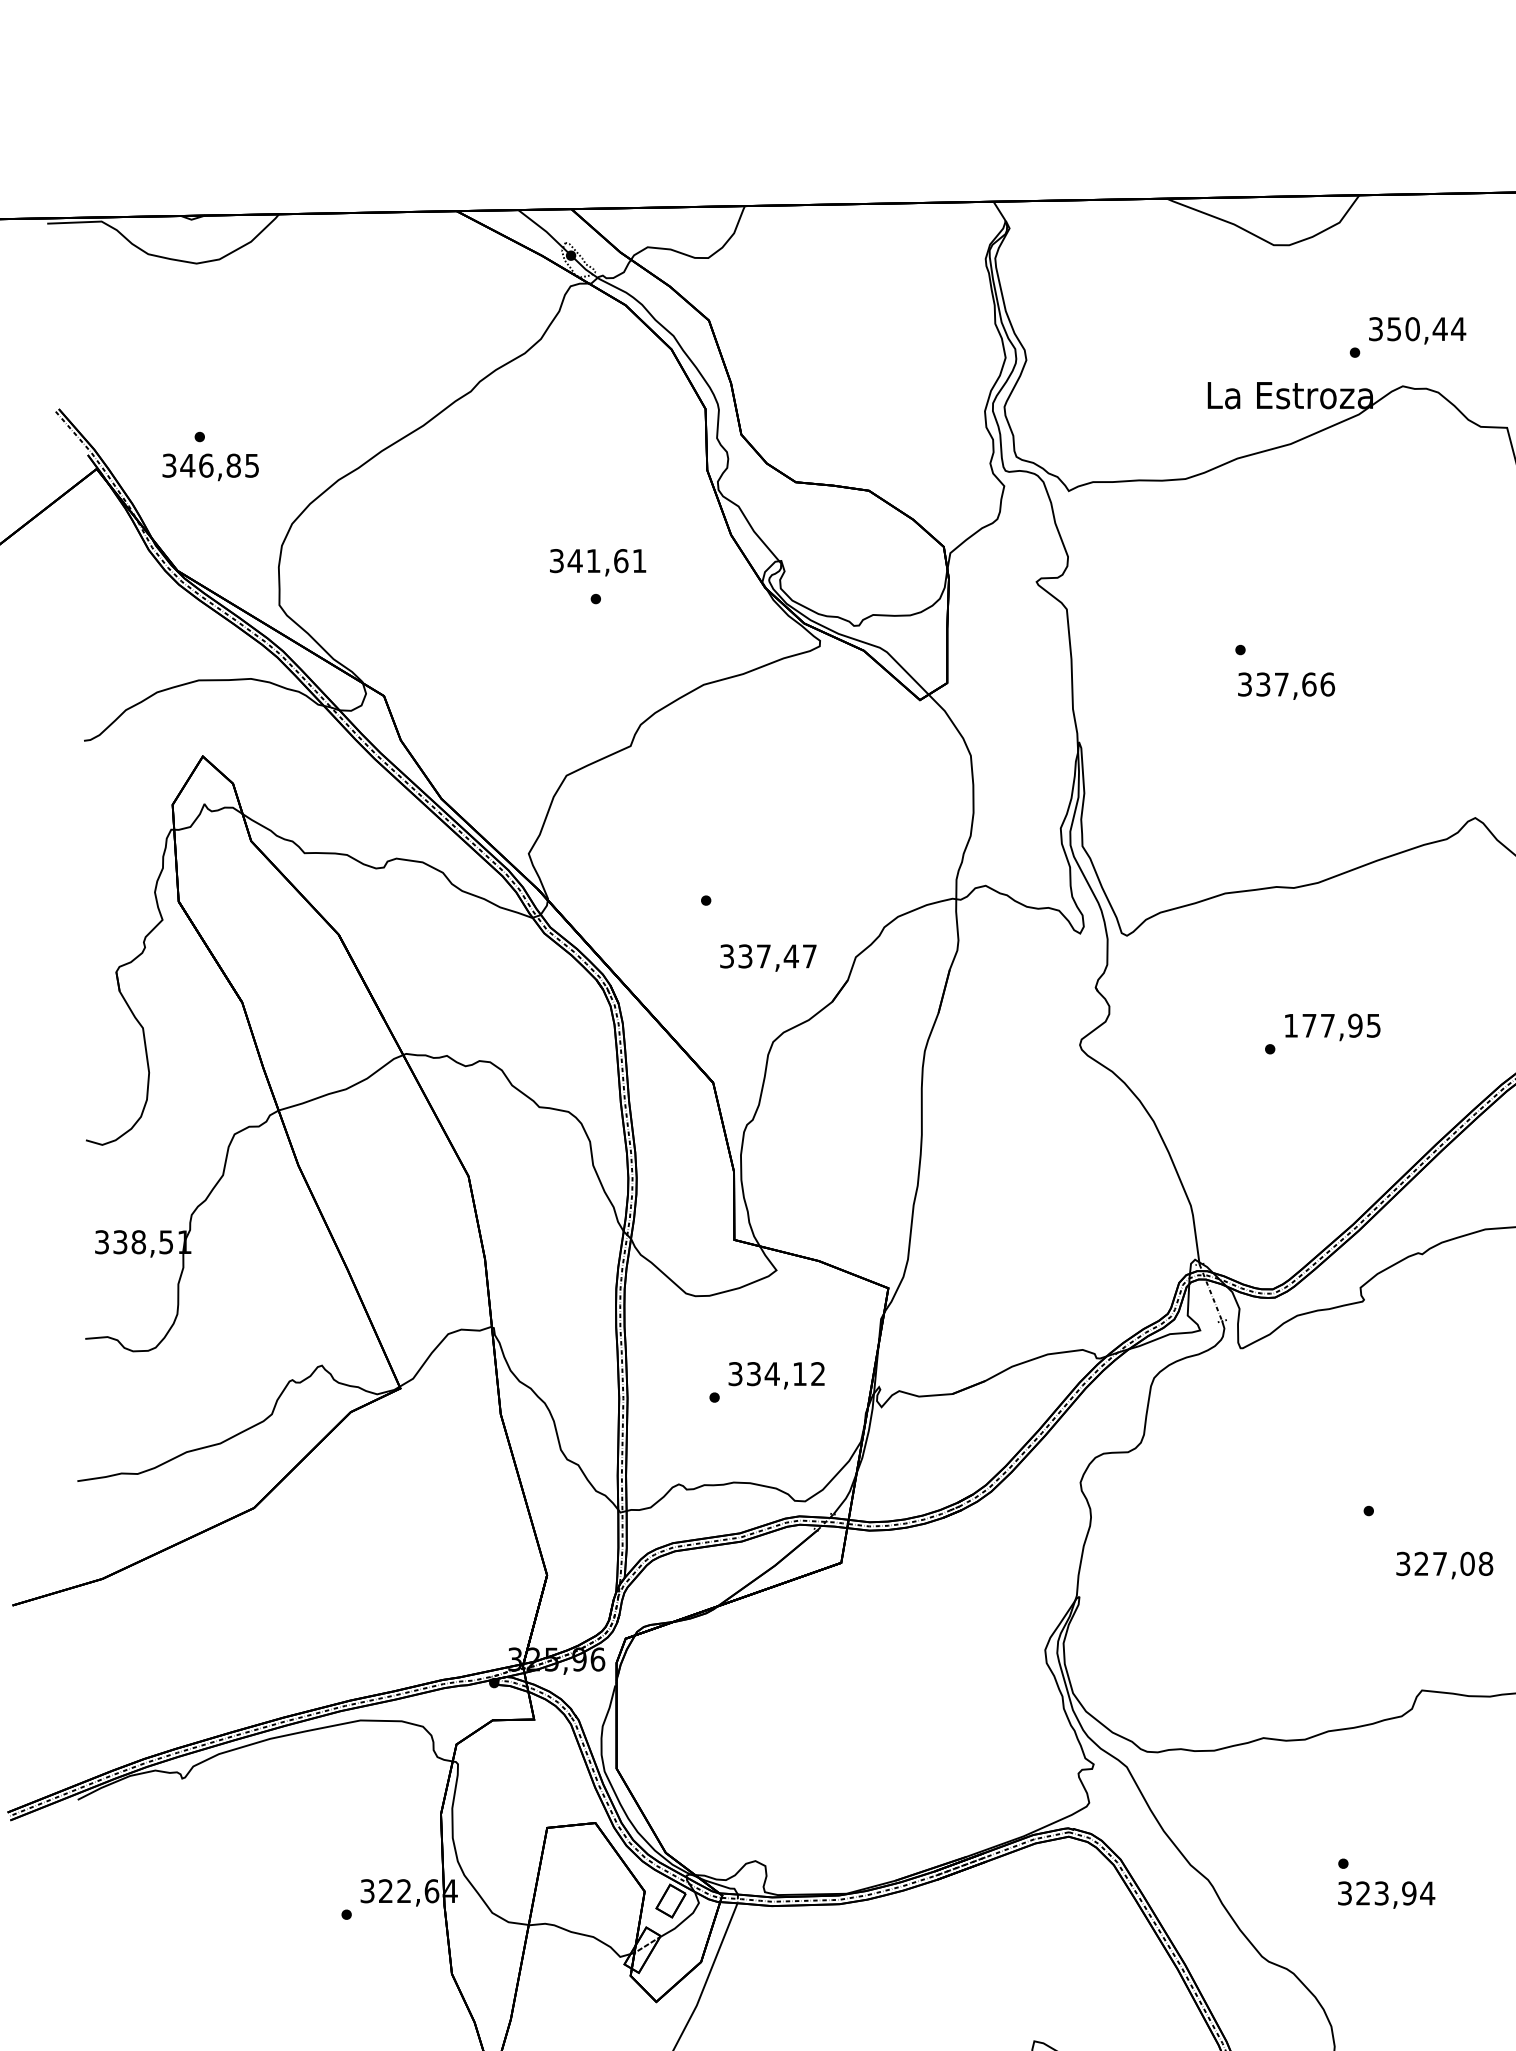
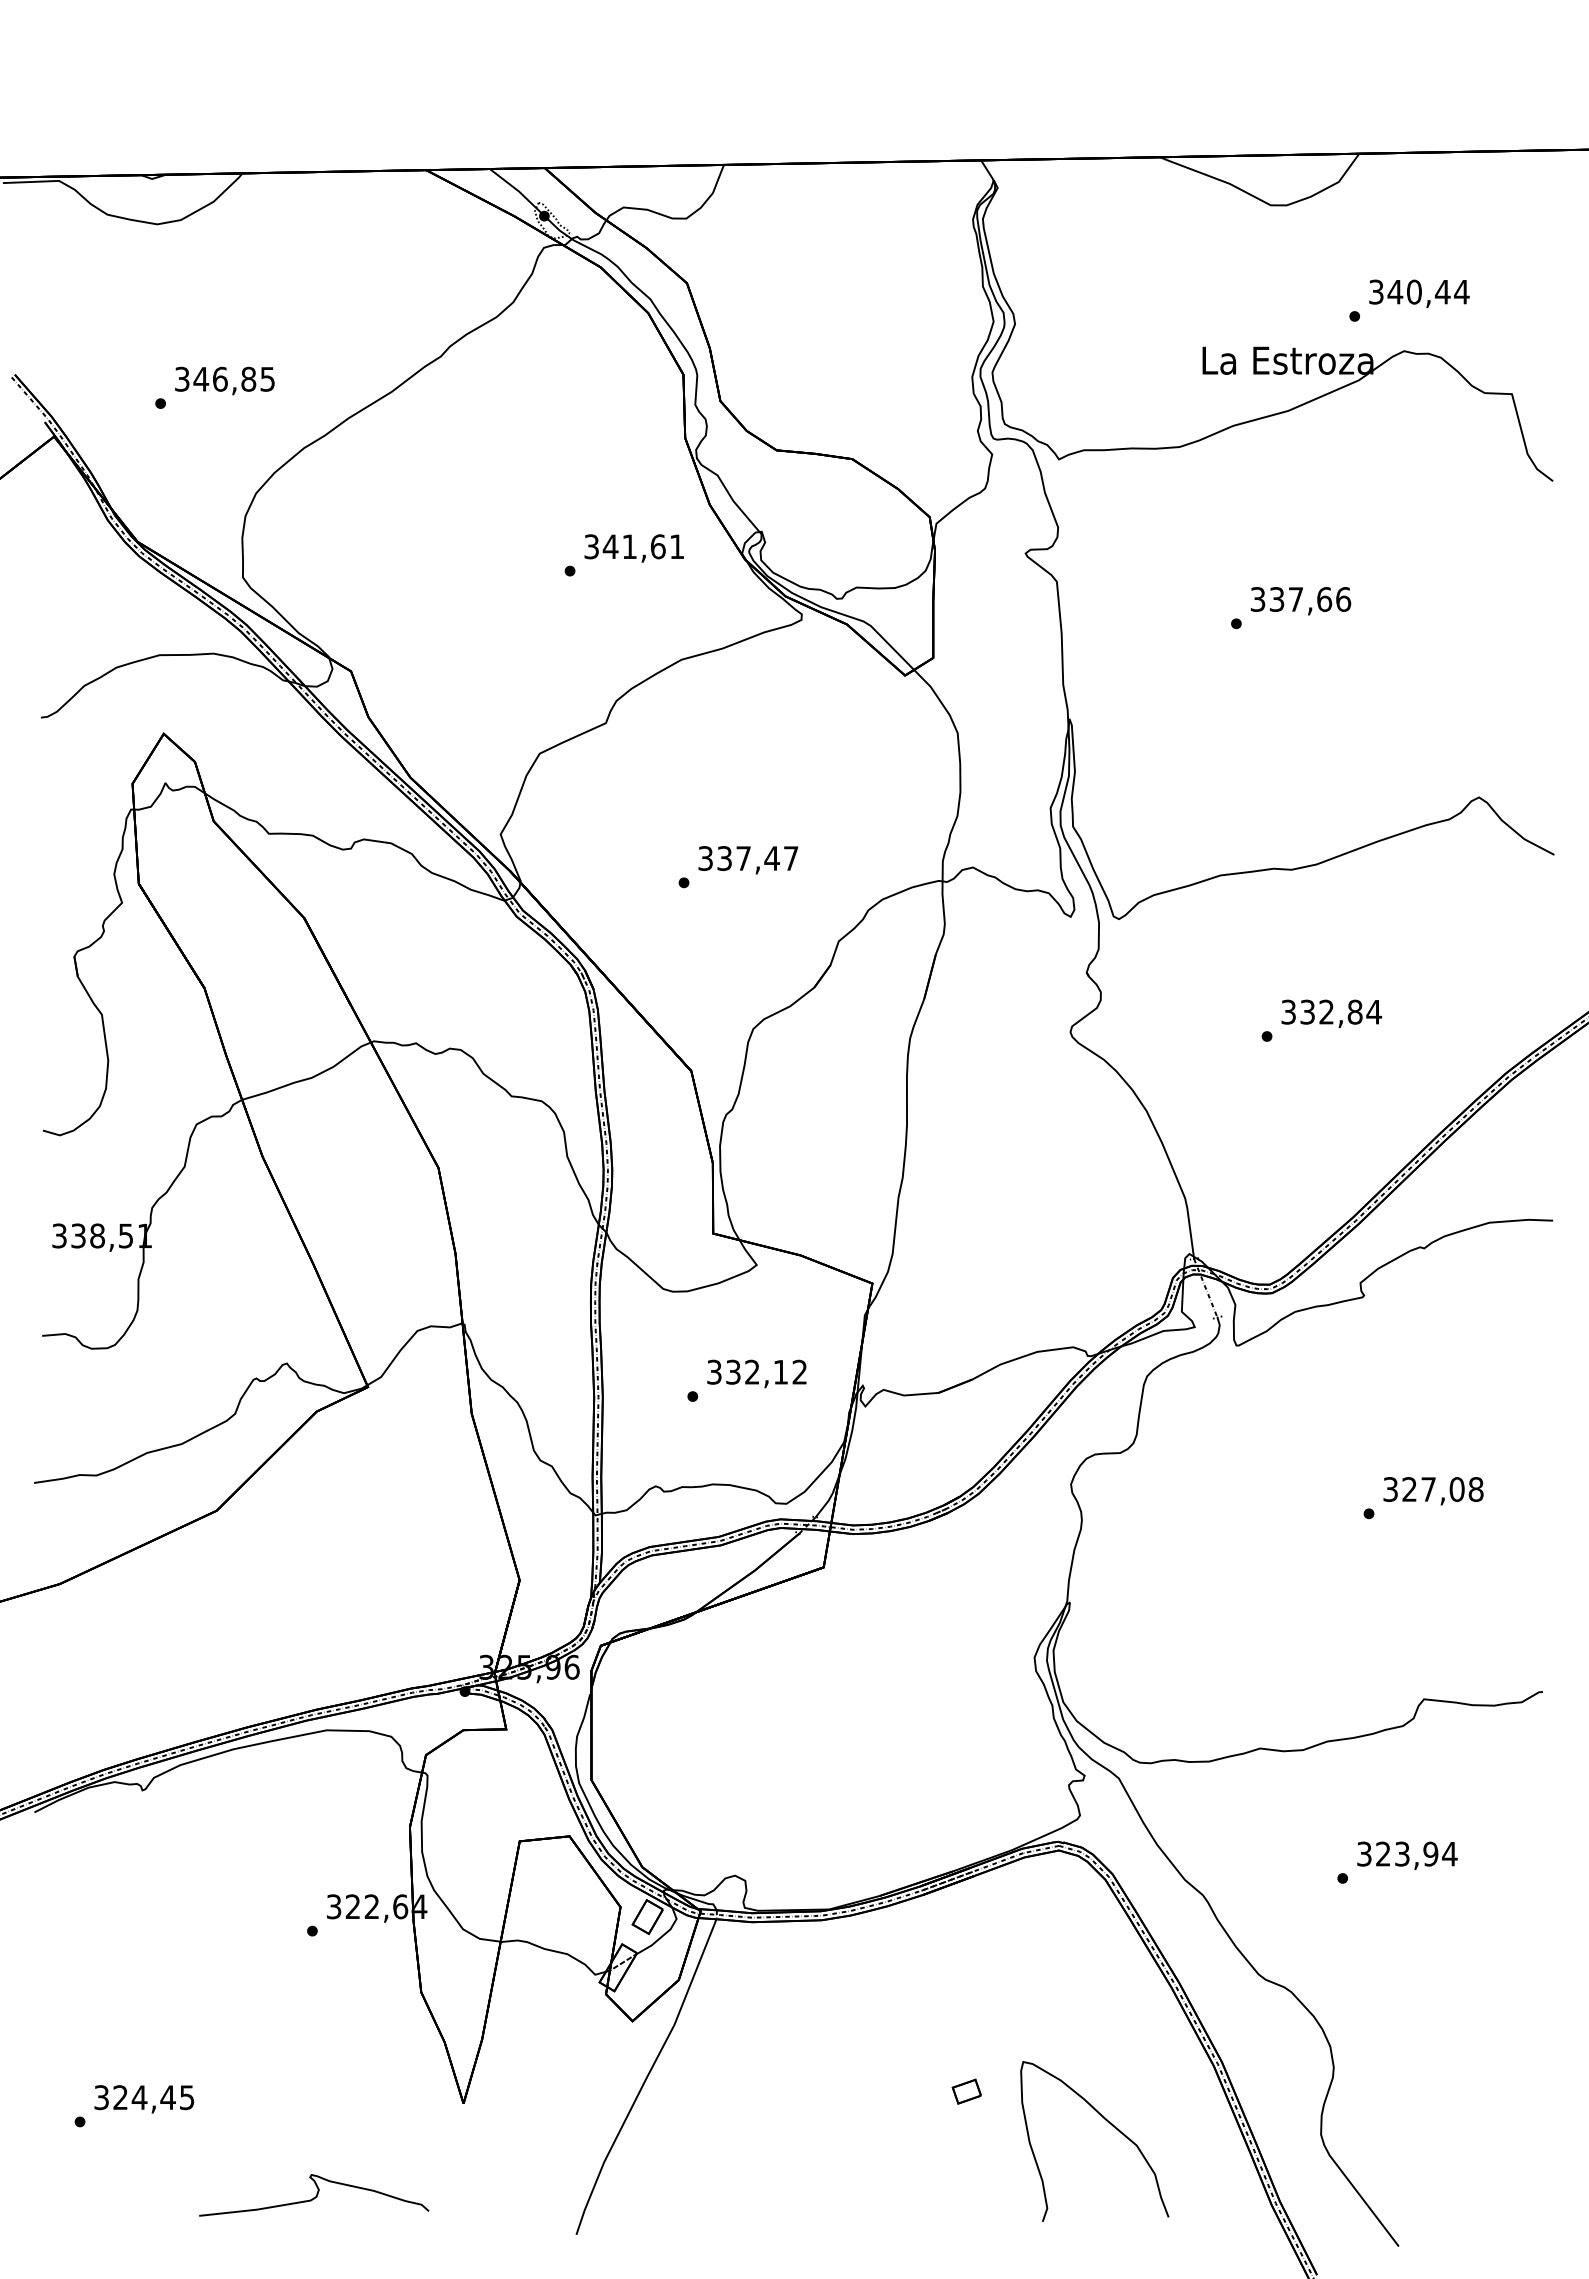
text: (1394, 329) -> (1395, 292), 350,44 -> 340,44
text: (210, 466) -> (224, 380), moved
text: (597, 562) -> (633, 548), moved
text: (1286, 686) -> (1300, 601), moved
text: (768, 958) -> (748, 860), moved
text: (1332, 1025) -> (1331, 1011), 177,95 -> 332,84
text: (772, 1373) -> (752, 1371), 334,12 -> 332,12
text: (1444, 1565) -> (1433, 1491), moved
text: (1386, 1894) -> (1407, 1855), moved

